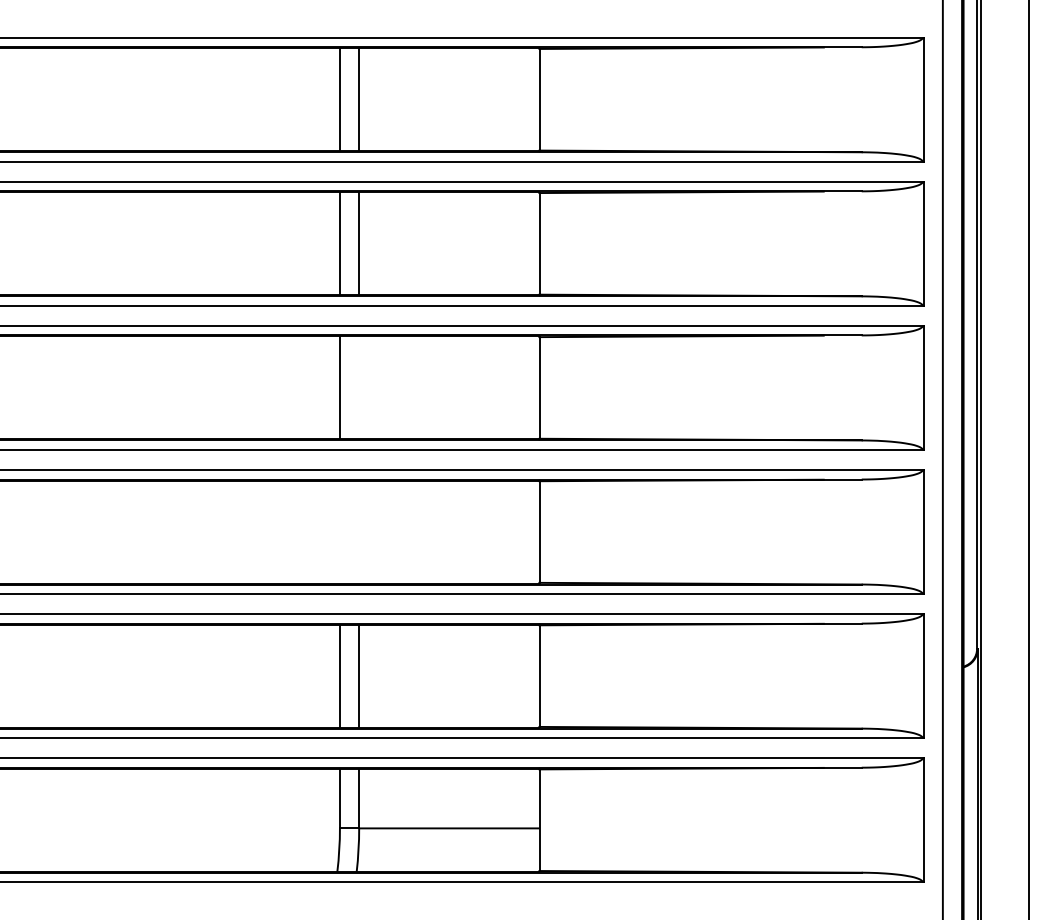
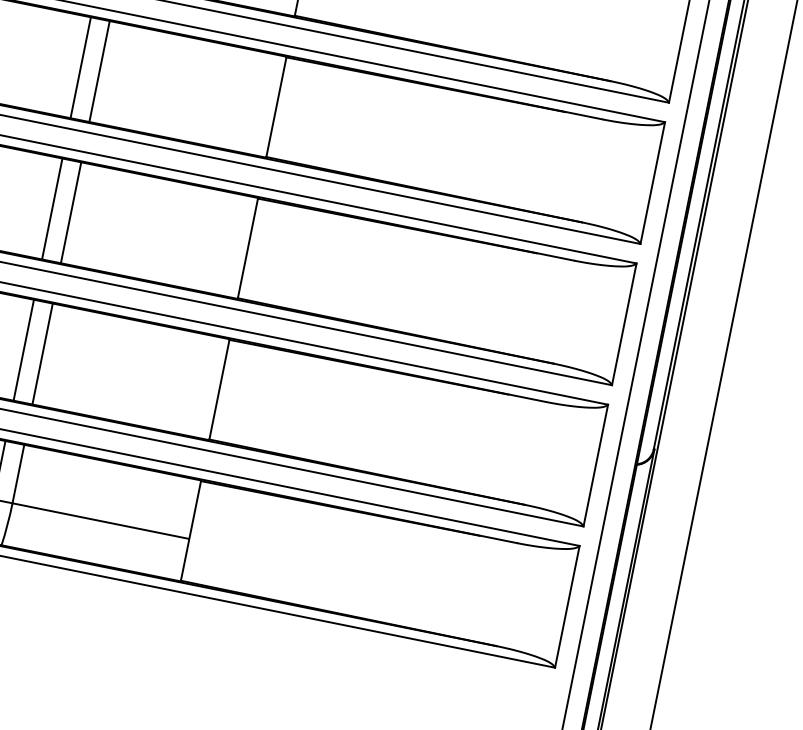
line: (359, 387) -> (99, 71), added
line: (339, 531) -> (51, 208), added
line: (359, 531) -> (71, 212), added

